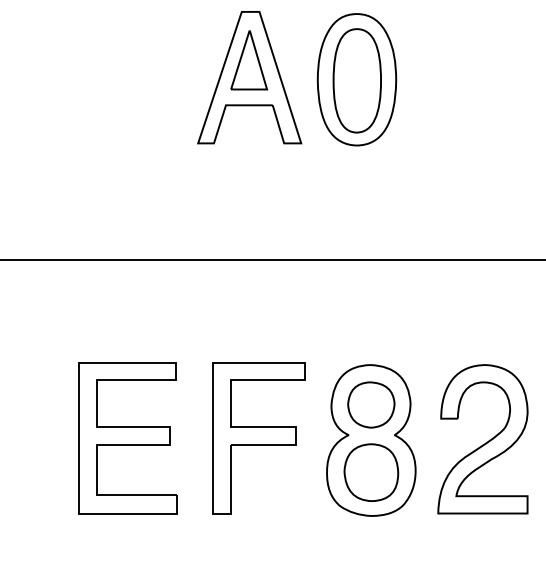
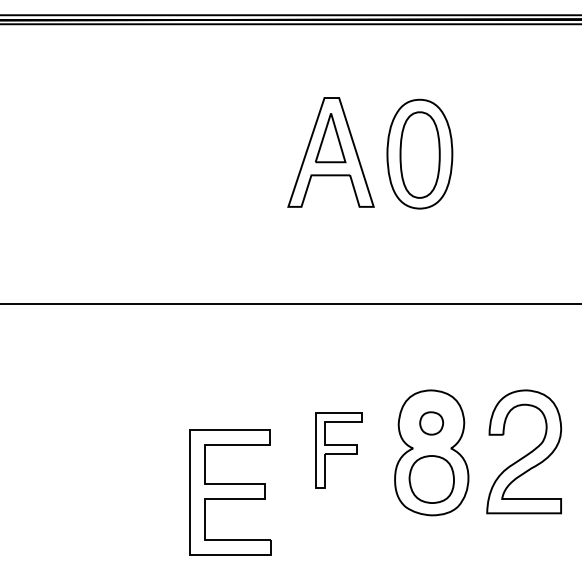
part: (371, 405) -> (431, 423), size x0.6
part: (128, 437) -> (230, 492), moved
part: (258, 437) -> (338, 450), size x0.6

